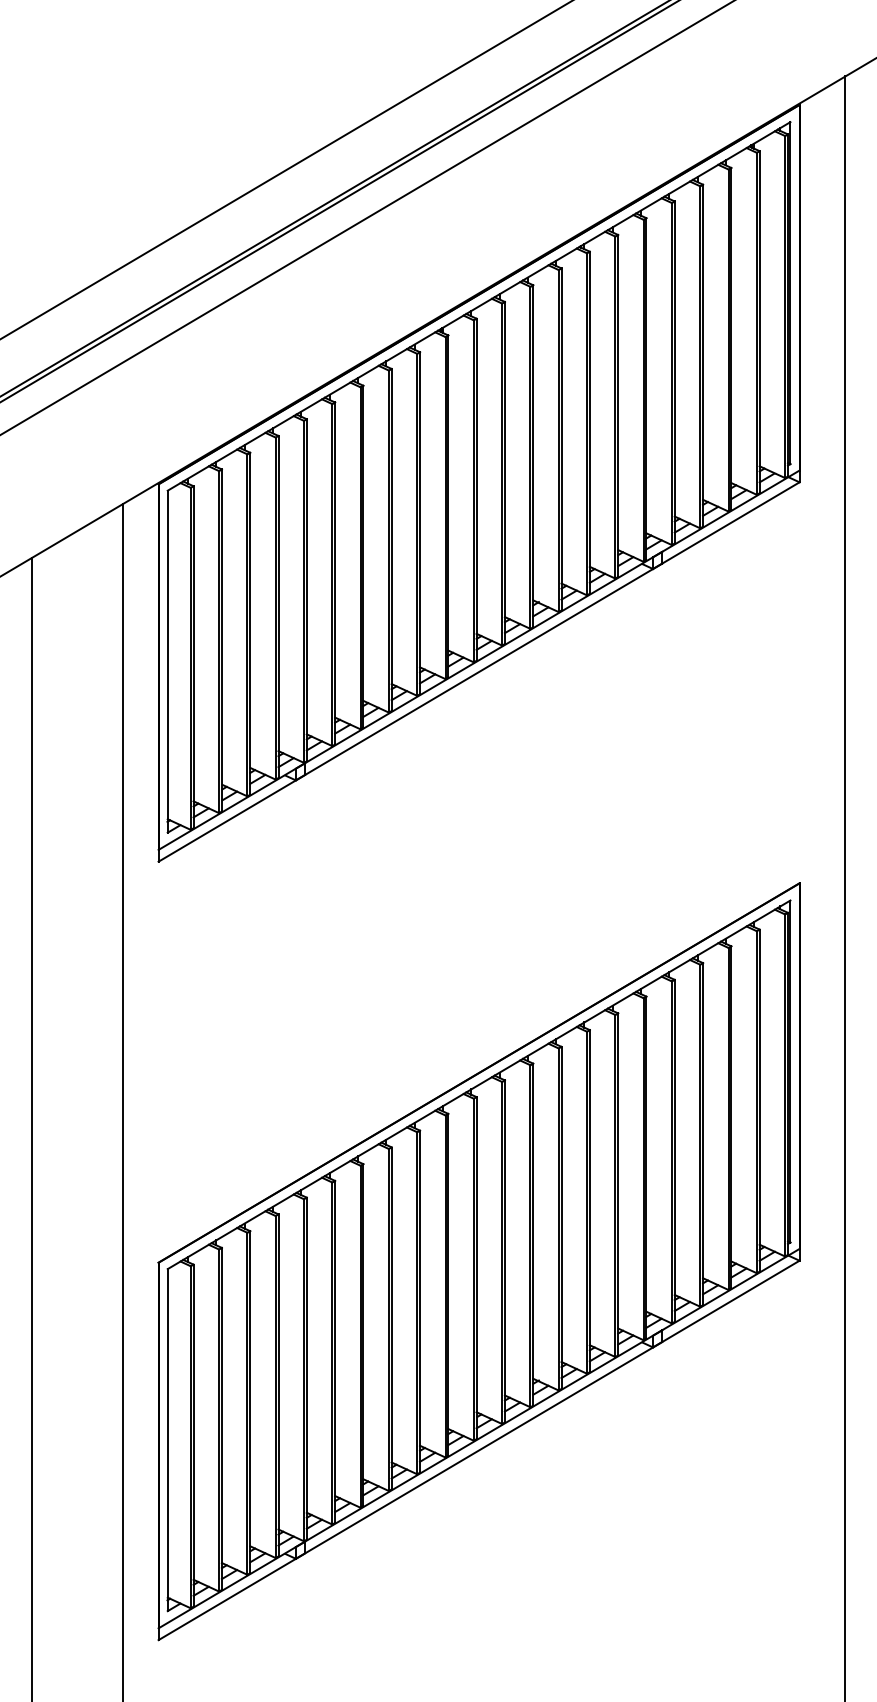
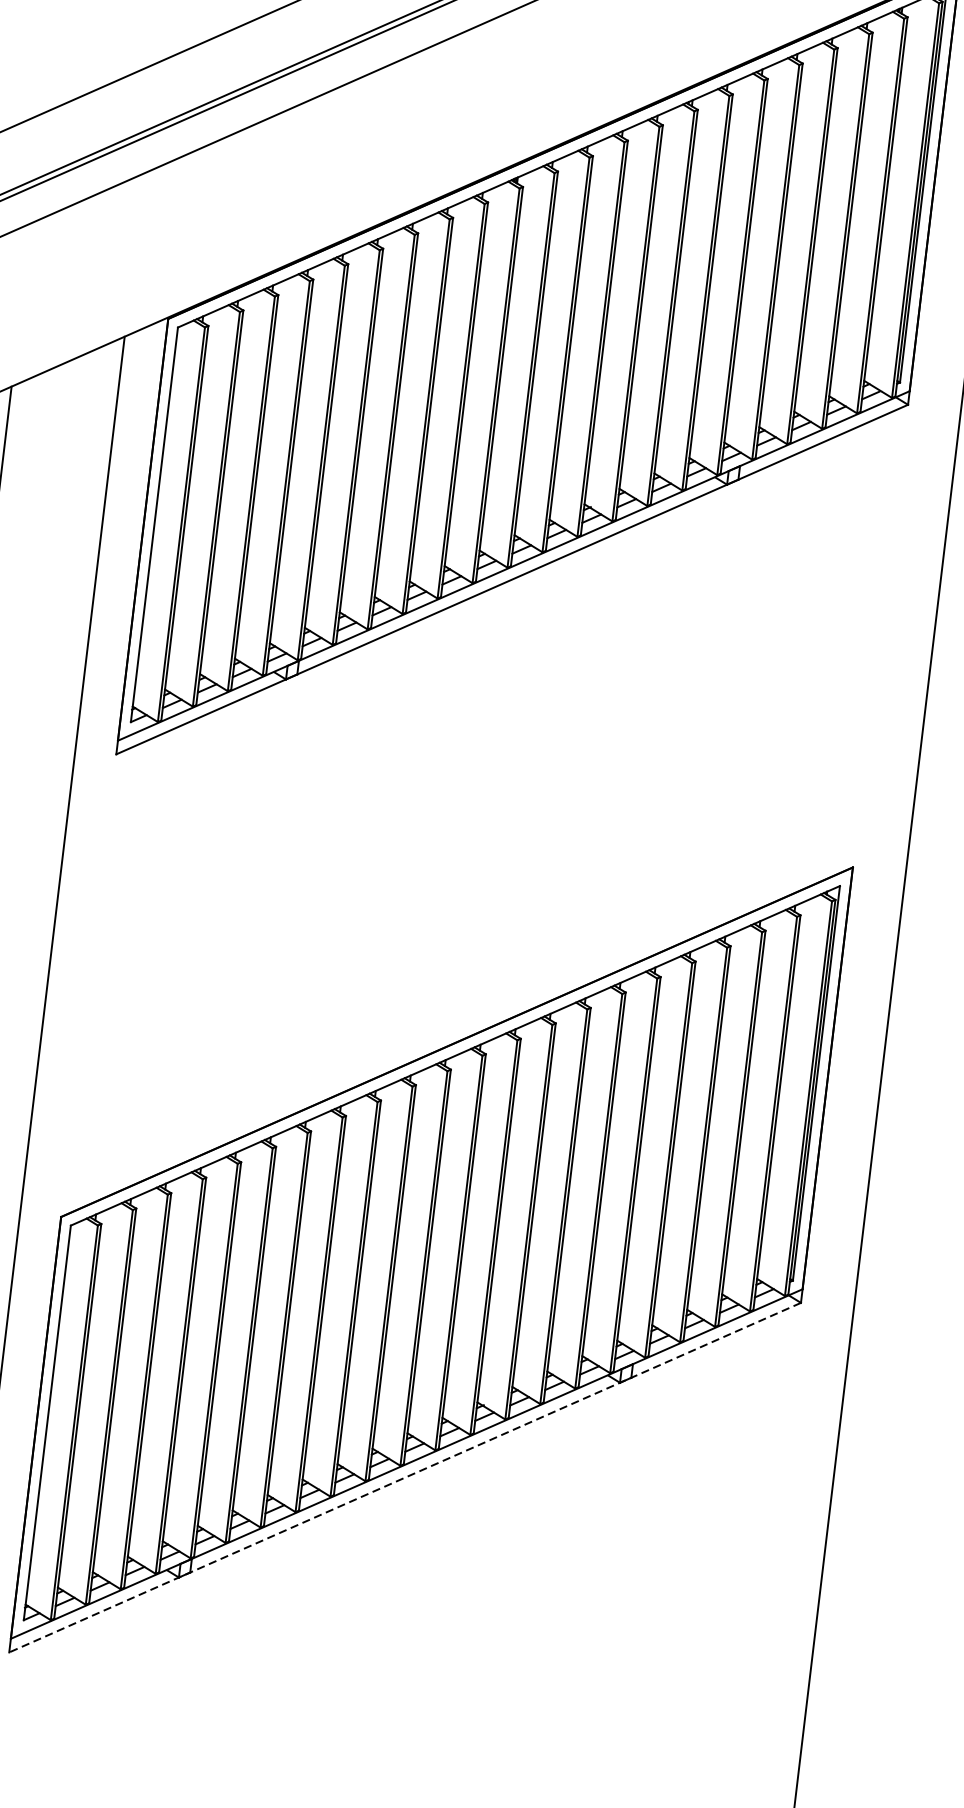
line: (478, 1450) -> (404, 1477), solid -> dashed

